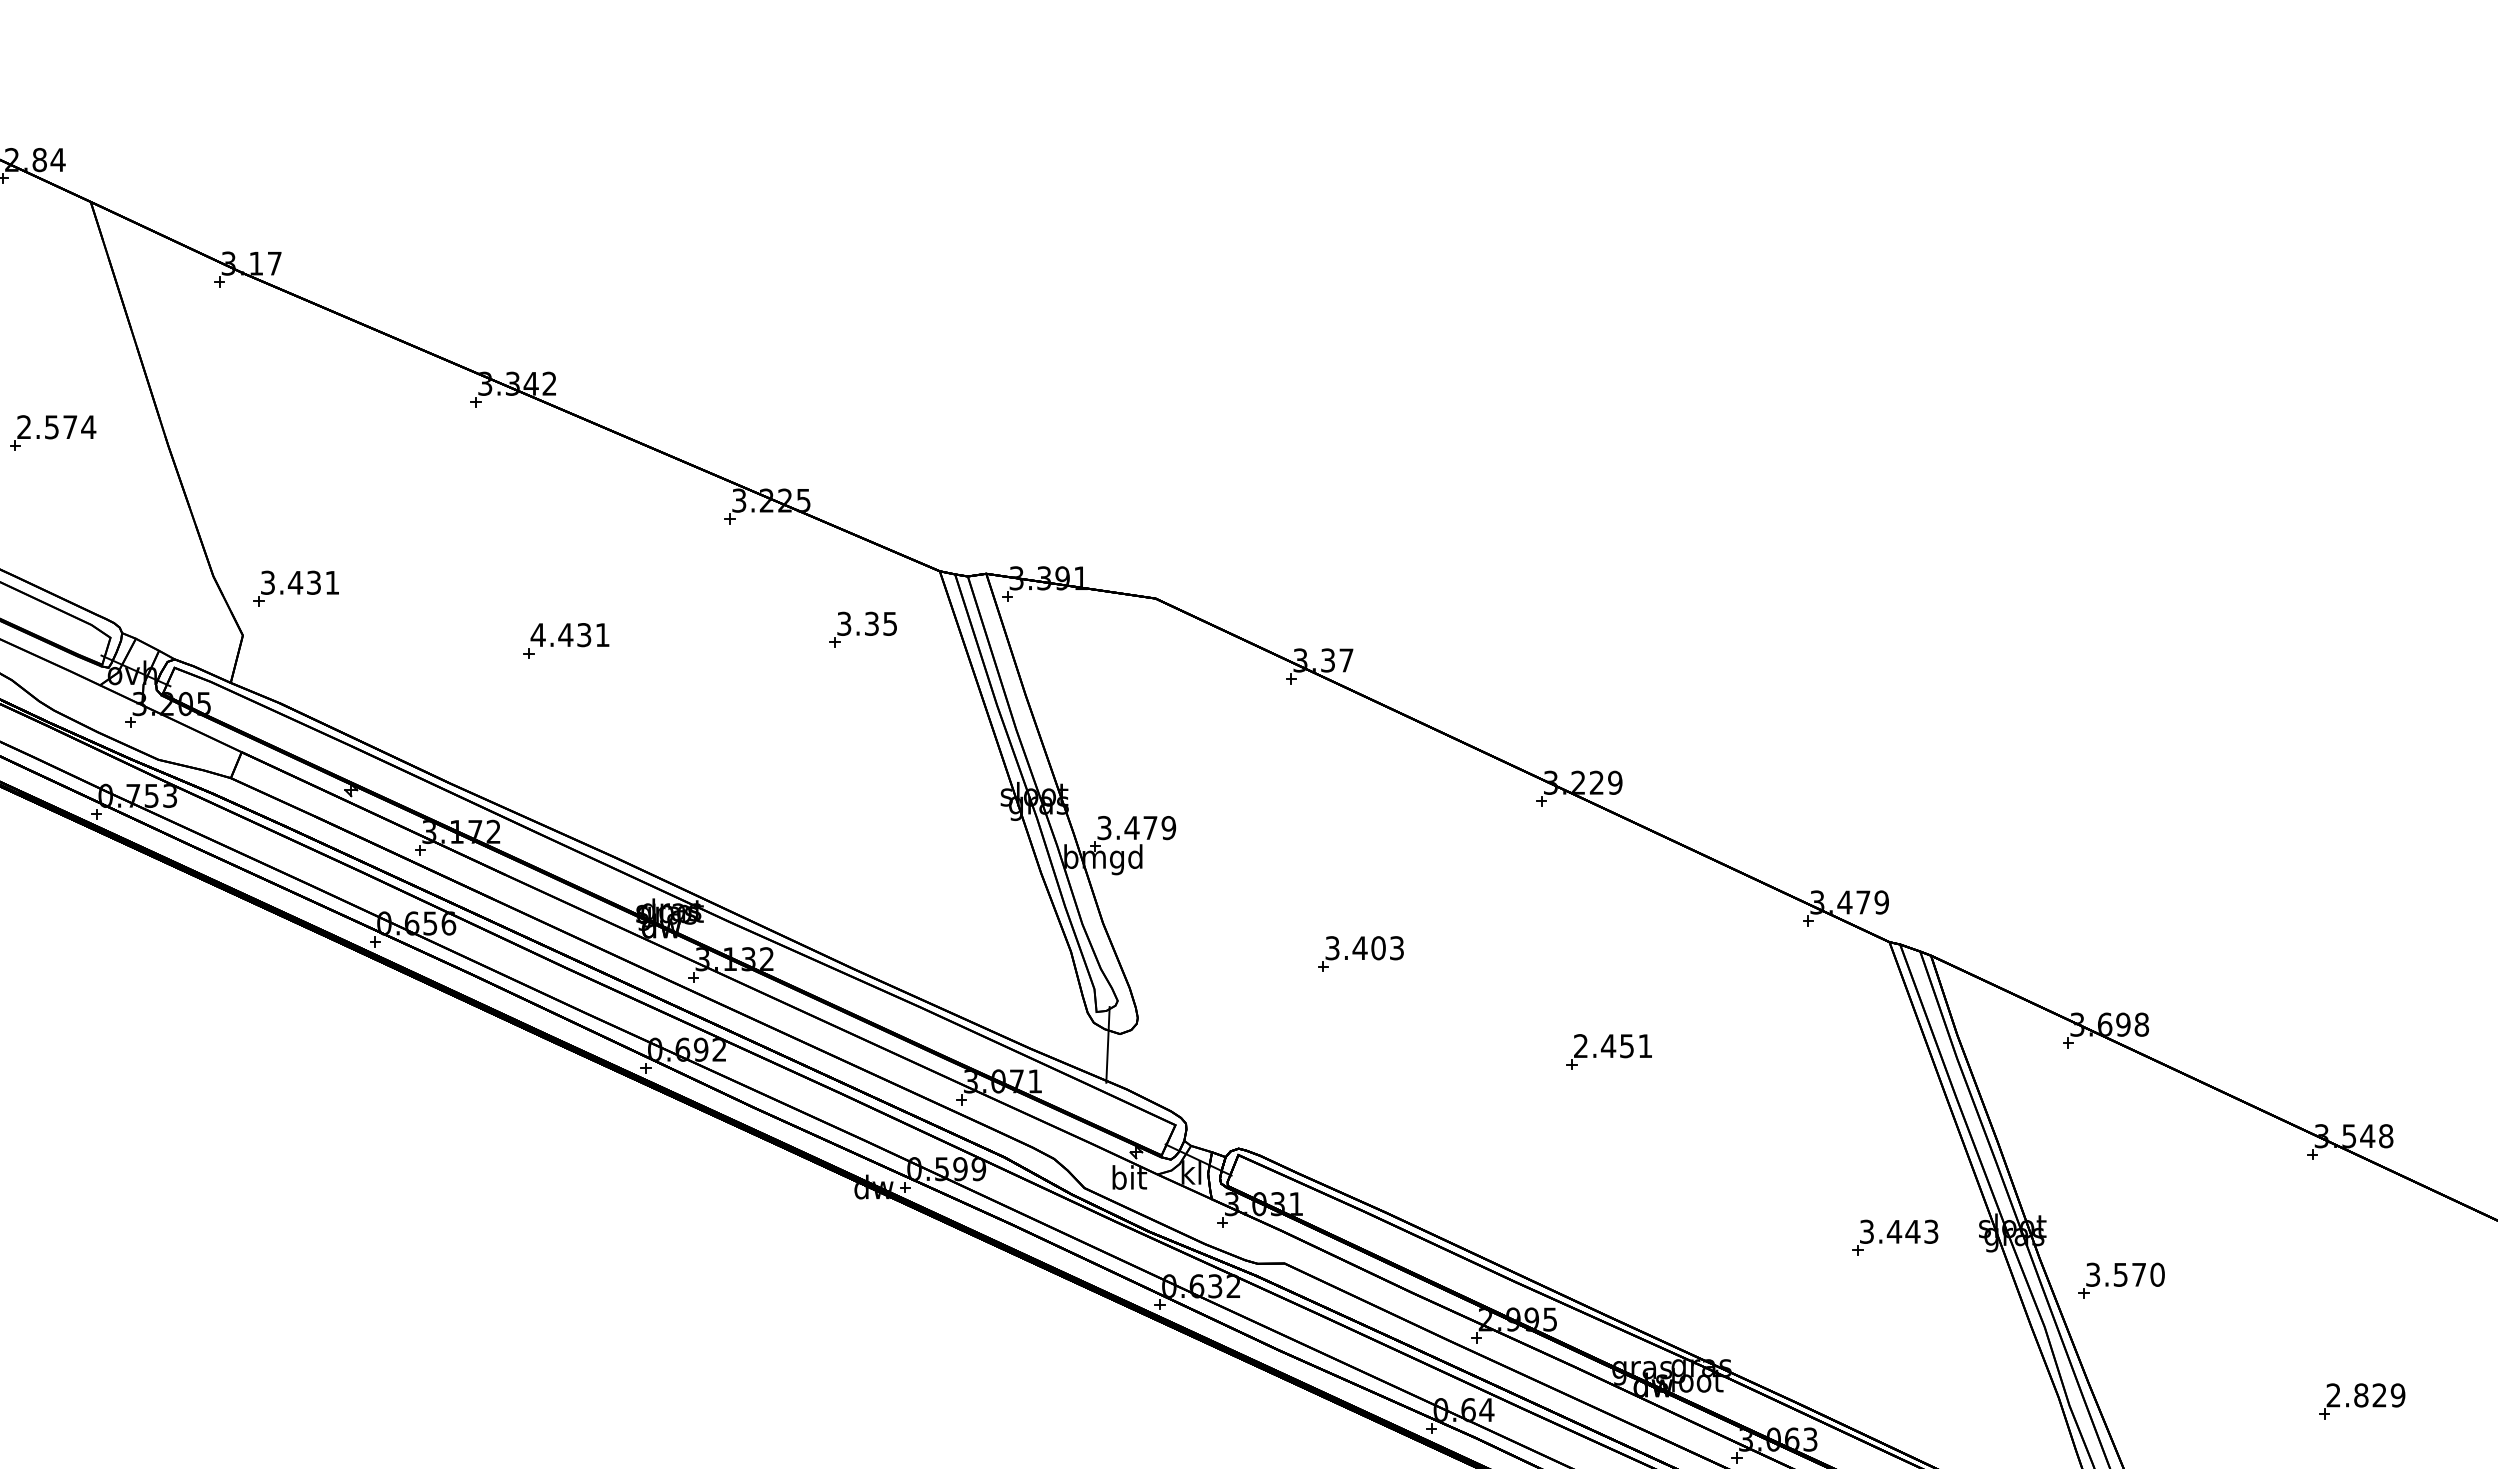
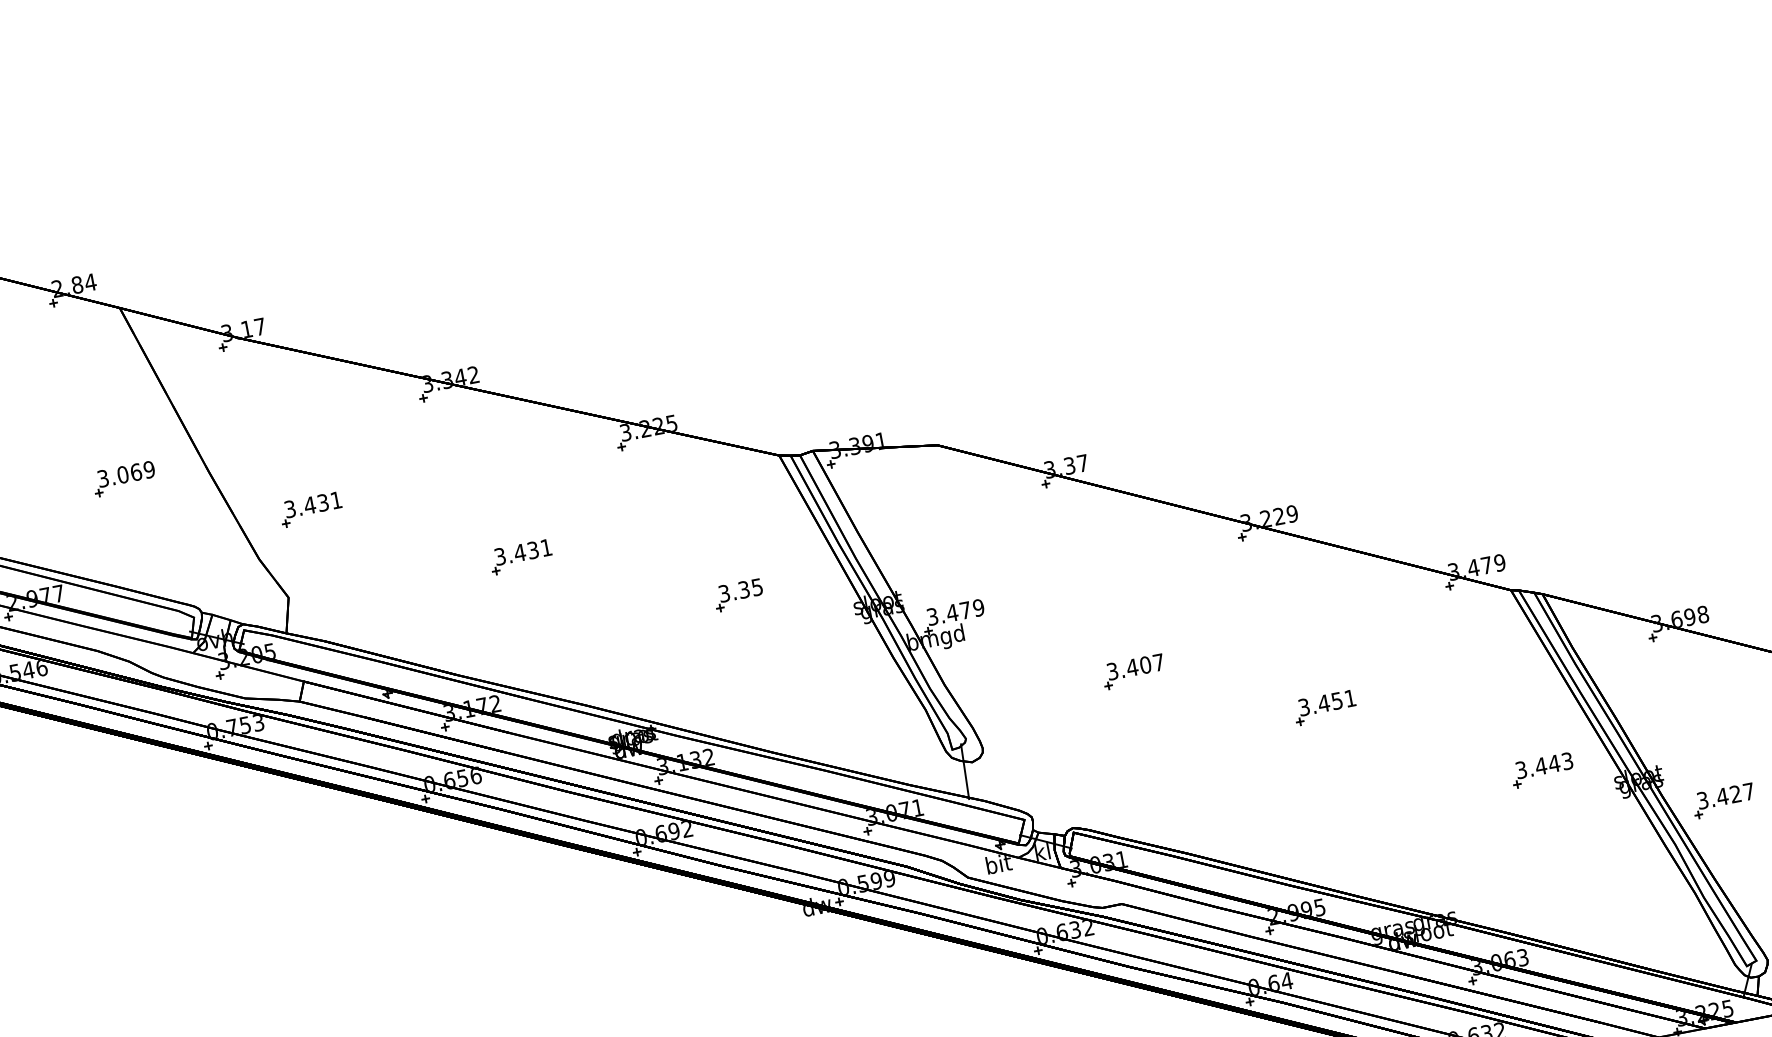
text: (56, 427) -> (126, 474), 2.574 -> 3.069
part: (295, 588) -> (310, 509), moved
part: (862, 629) -> (738, 595), moved
text: (537, 635) -> (499, 557), 4.431 -> 3.431
text: (1396, 948) -> (1158, 662), 3.403 -> 3.407
text: (1580, 1046) -> (1303, 707), 2.451 -> 3.451
part: (1895, 1237) -> (1542, 770), moved
text: (2138, 1274) -> (1735, 794), 3.570 -> 3.427

